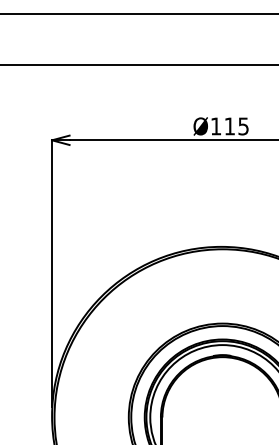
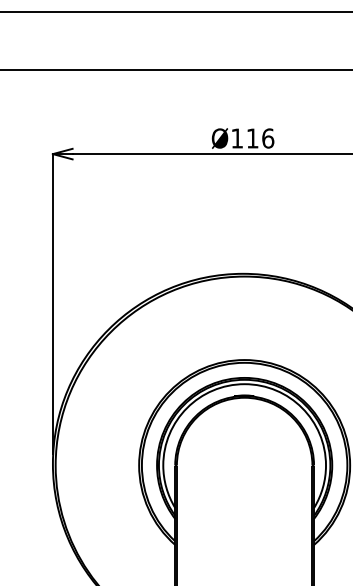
text: (243, 126) -> (268, 138), Ø115 -> Ø116

